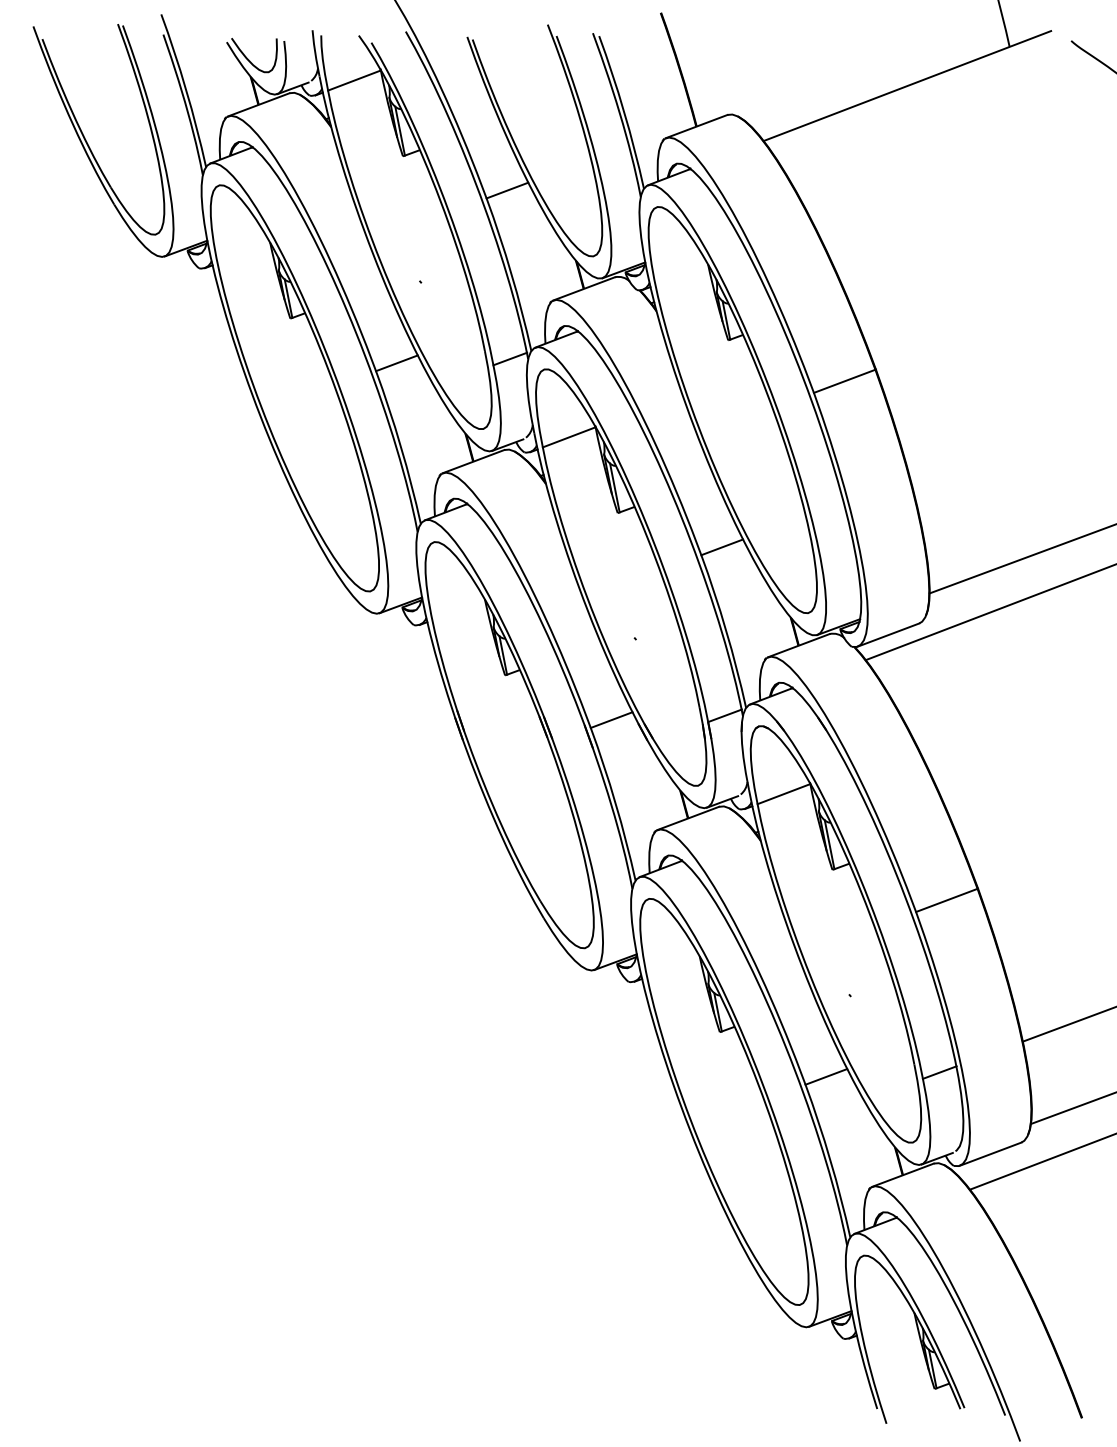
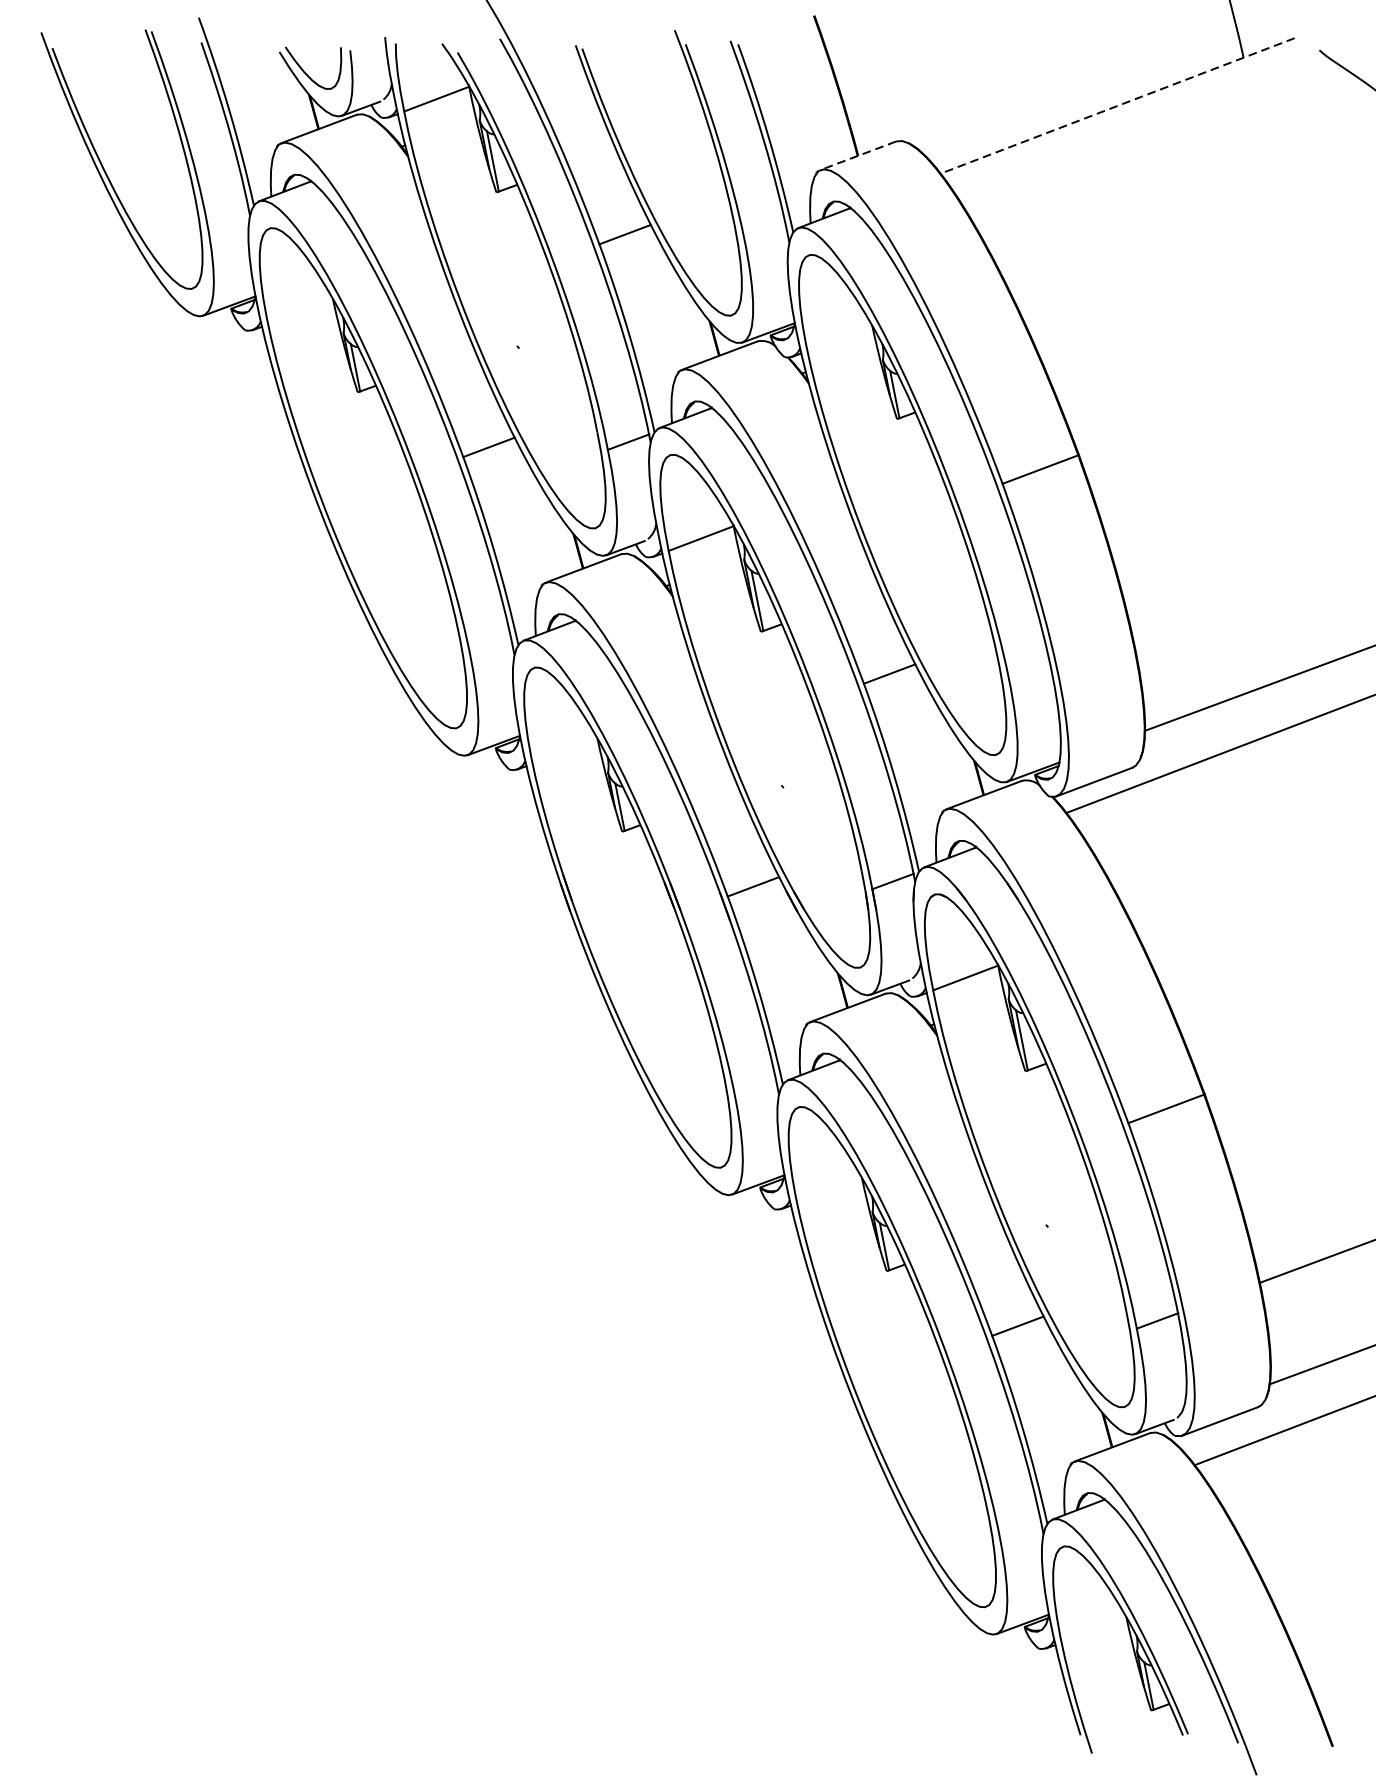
line: (907, 86) -> (1117, 106), solid -> dashed
line: (696, 126) -> (857, 155), solid -> dashed

